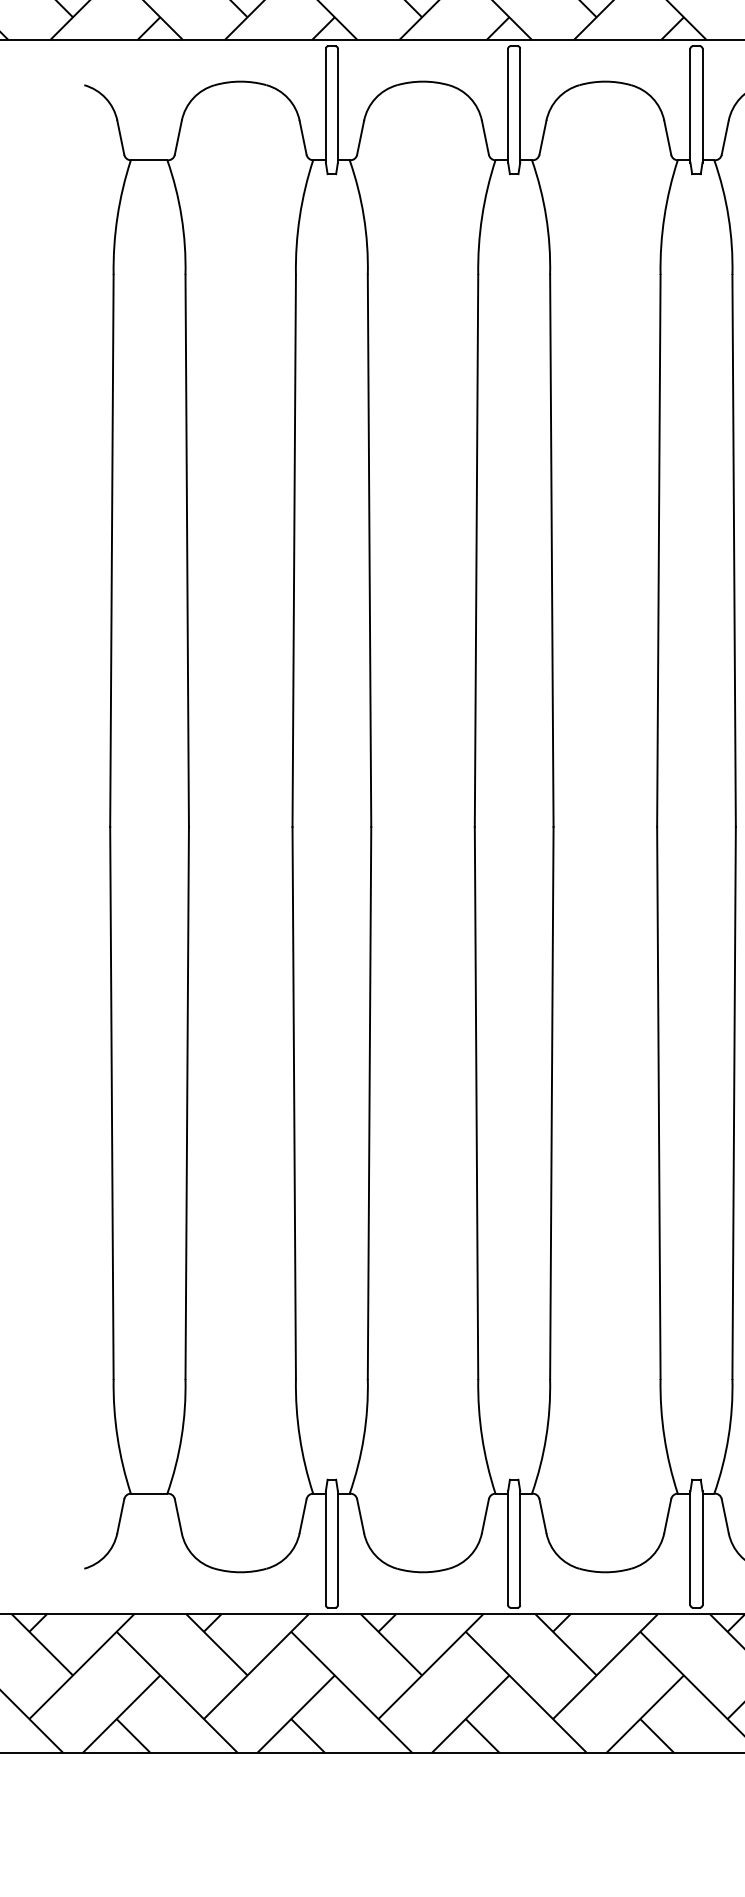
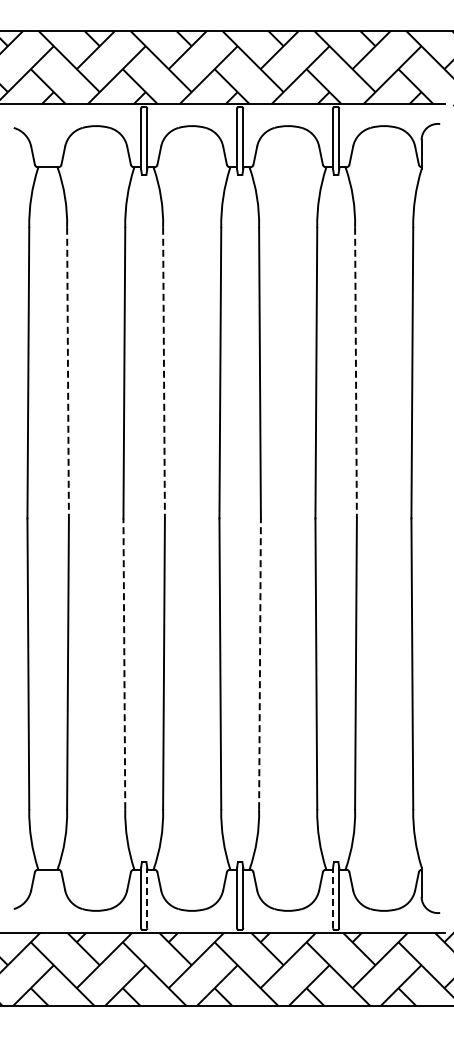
line: (188, 551) -> (68, 373), solid -> dashed
line: (370, 551) -> (164, 373), solid -> dashed
line: (735, 551) -> (356, 373), solid -> dashed
line: (294, 1102) -> (124, 663), solid -> dashed
line: (552, 1102) -> (260, 663), solid -> dashed
line: (338, 1548) -> (147, 898), solid -> dashed
line: (691, 1548) -> (333, 898), solid -> dashed

